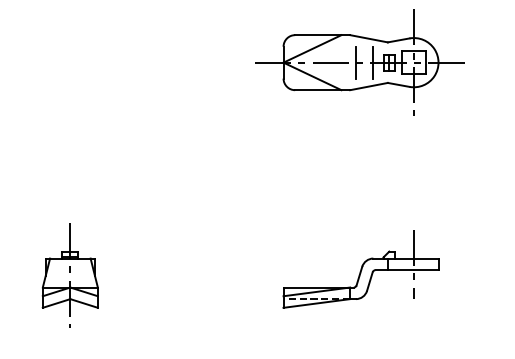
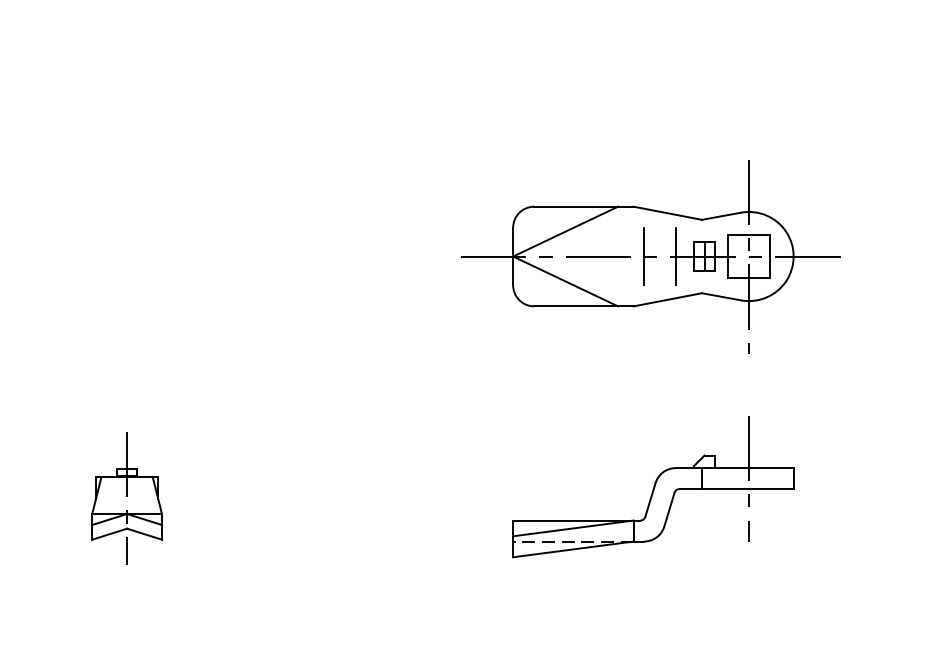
part: (359, 62) -> (650, 256), moved
part: (69, 275) -> (125, 498), size x0.7

